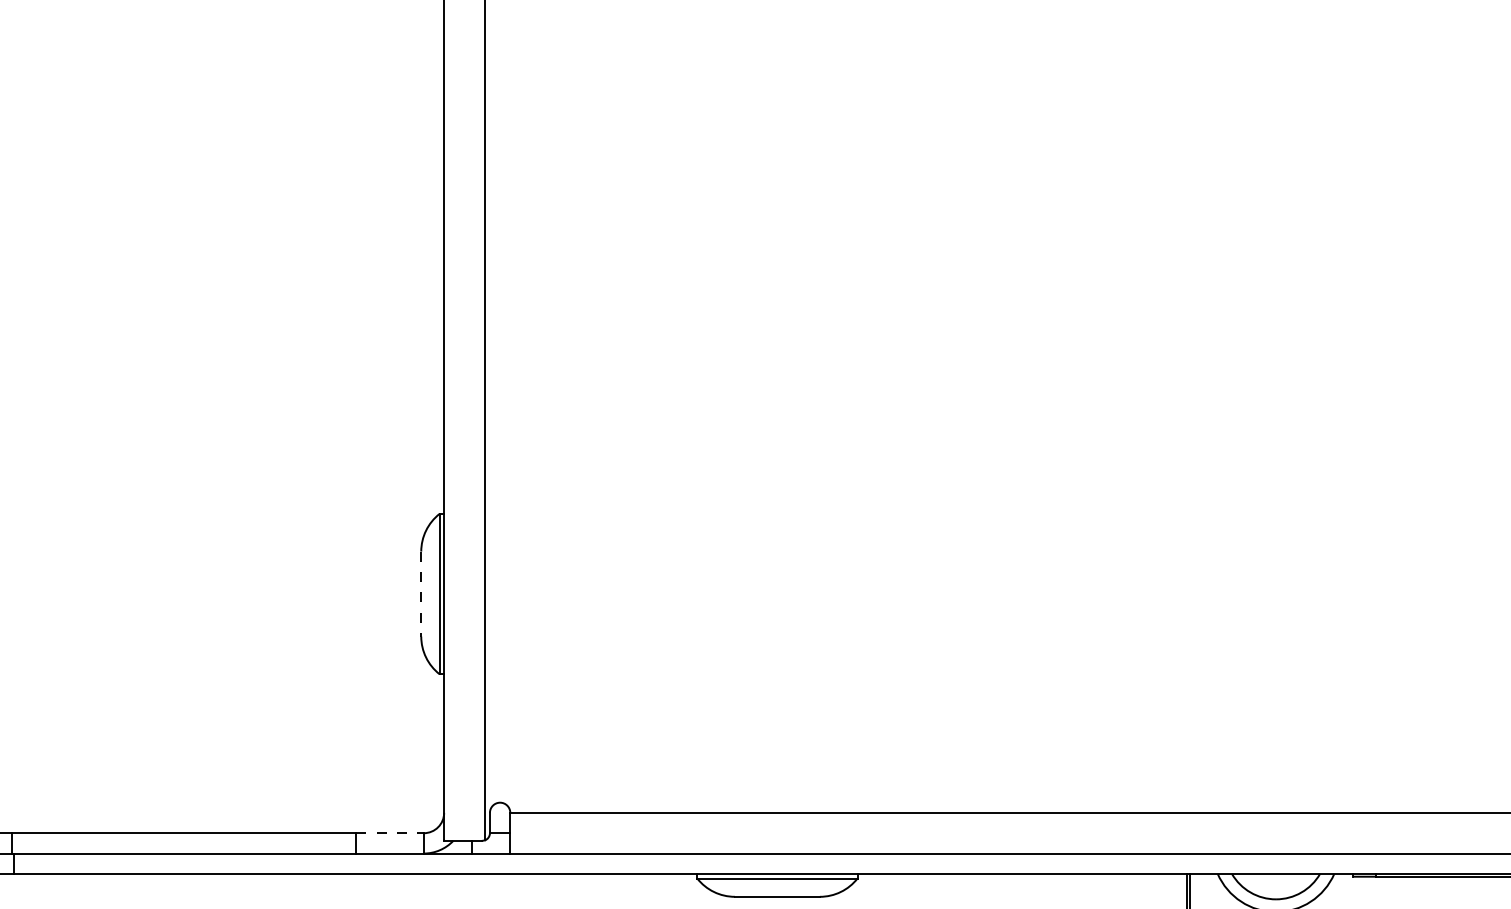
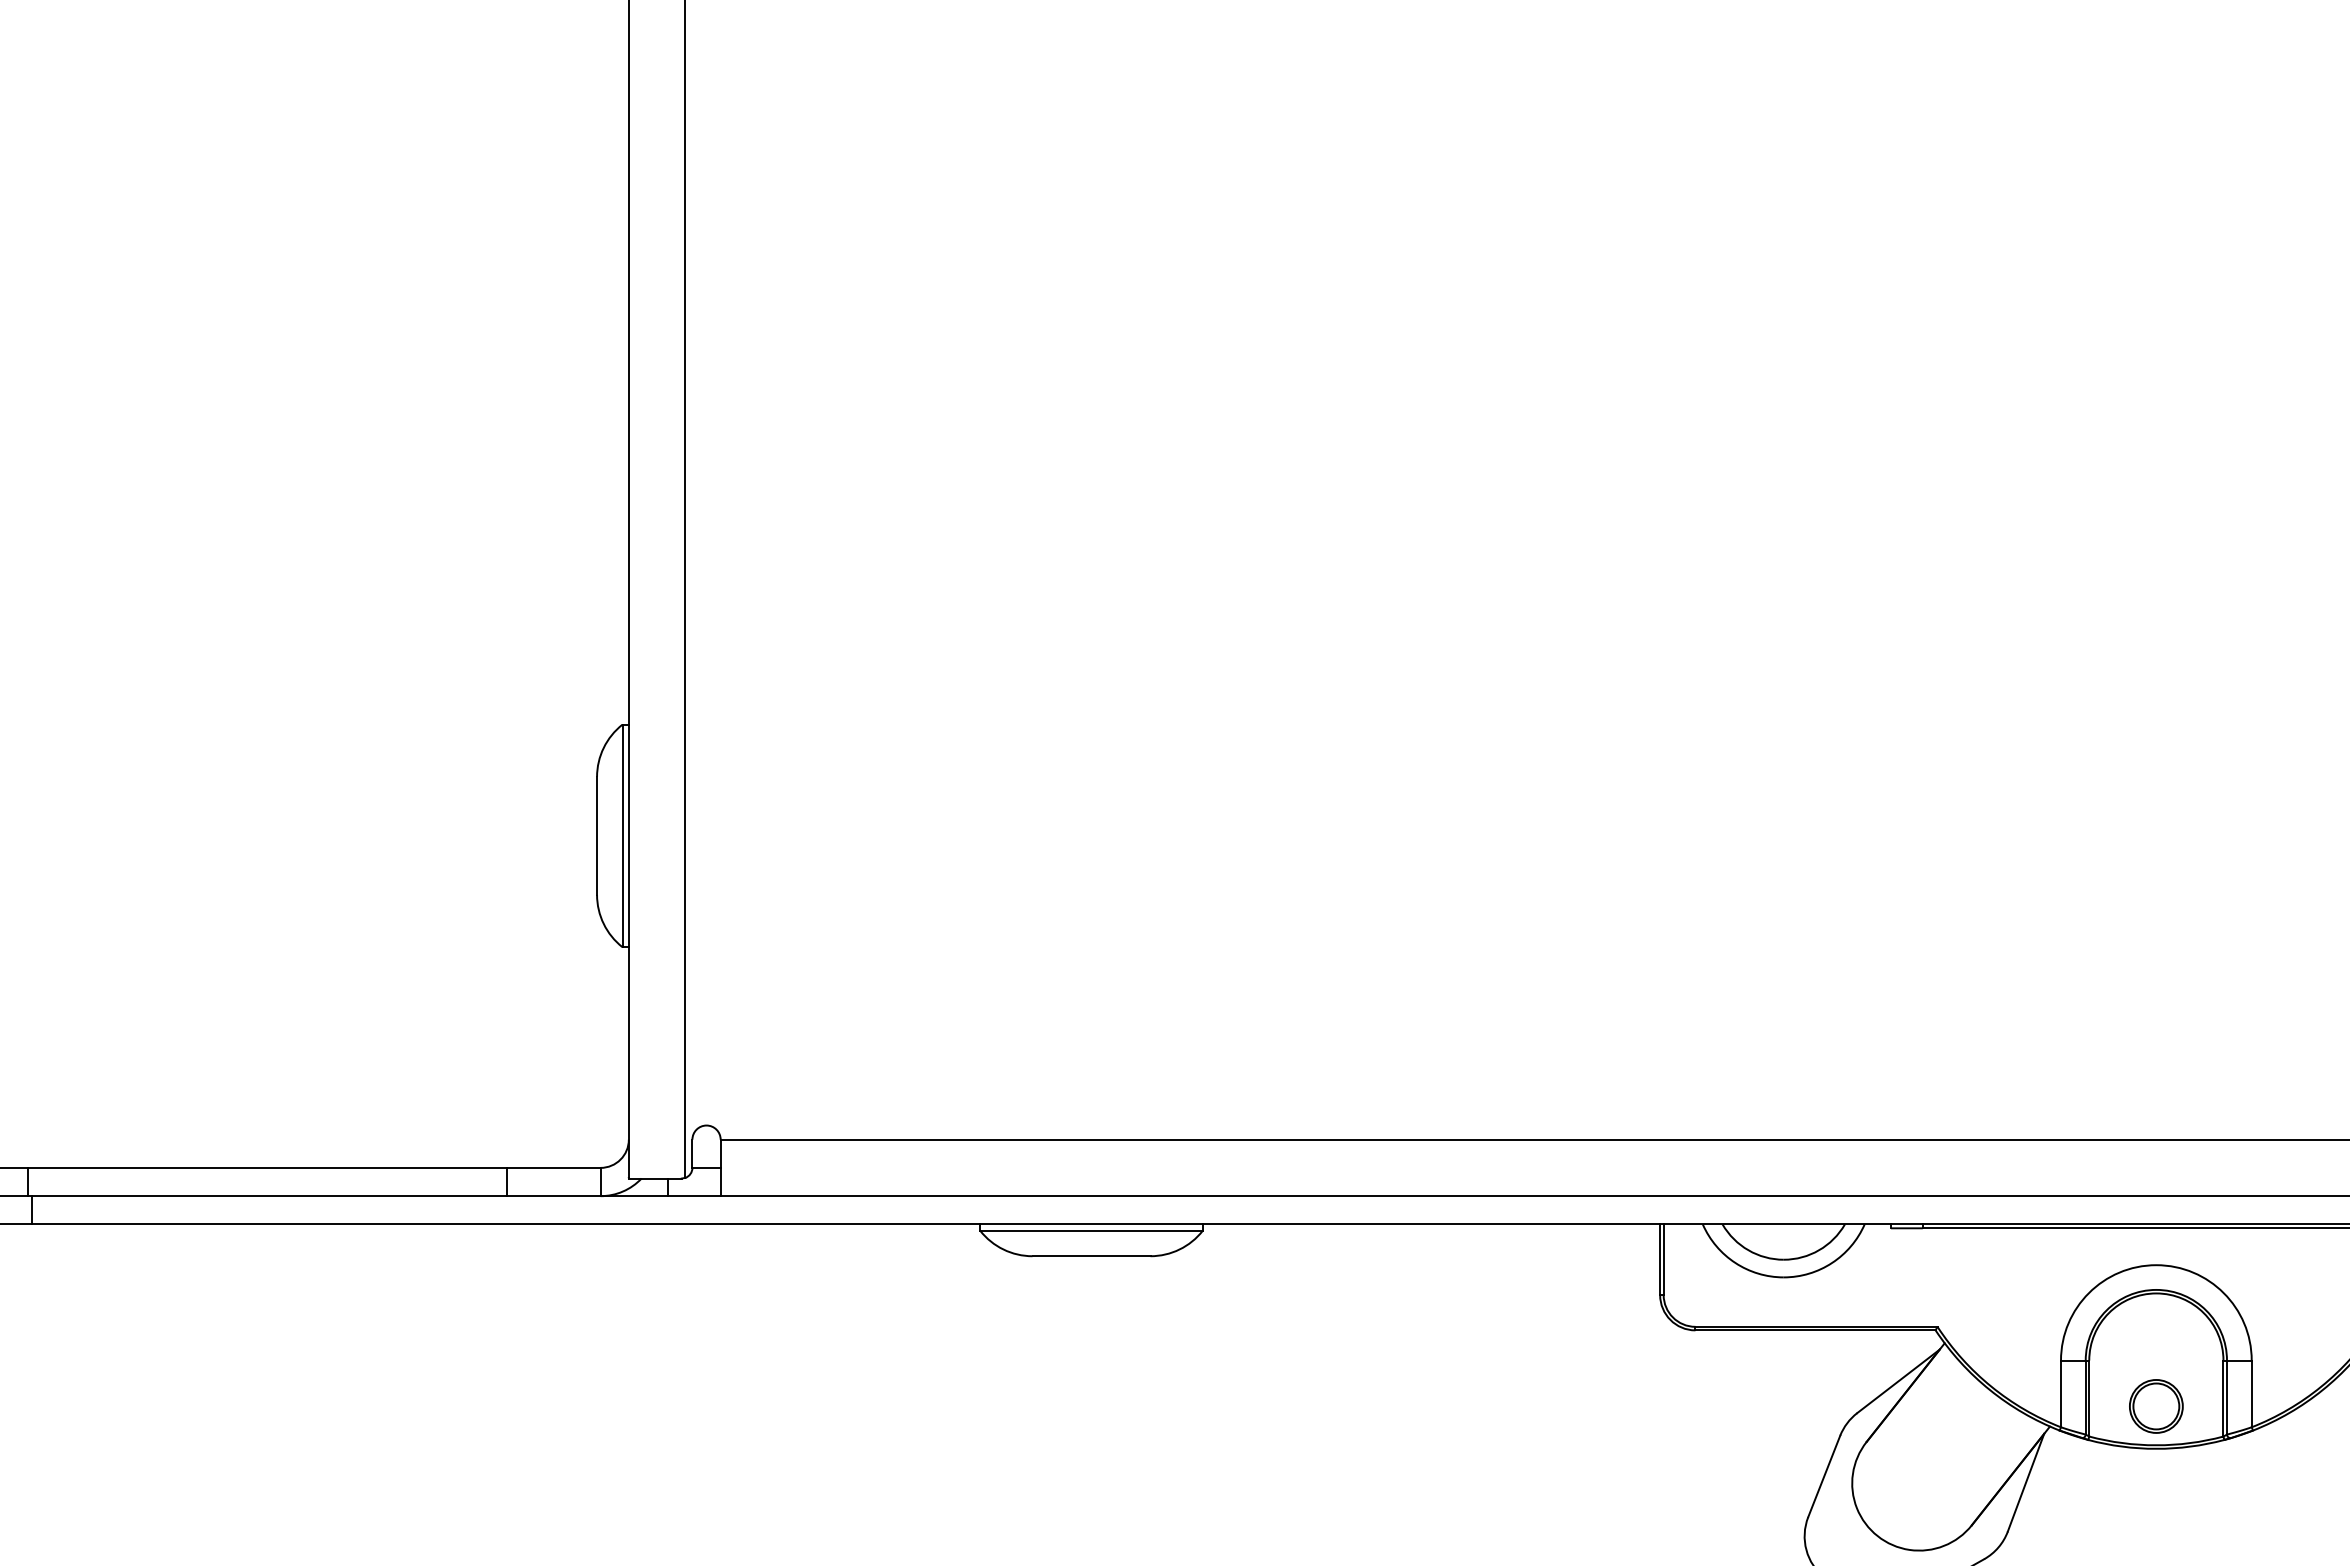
line: (421, 593) -> (597, 835), dashed -> solid
line: (389, 832) -> (553, 1167), dashed -> solid

